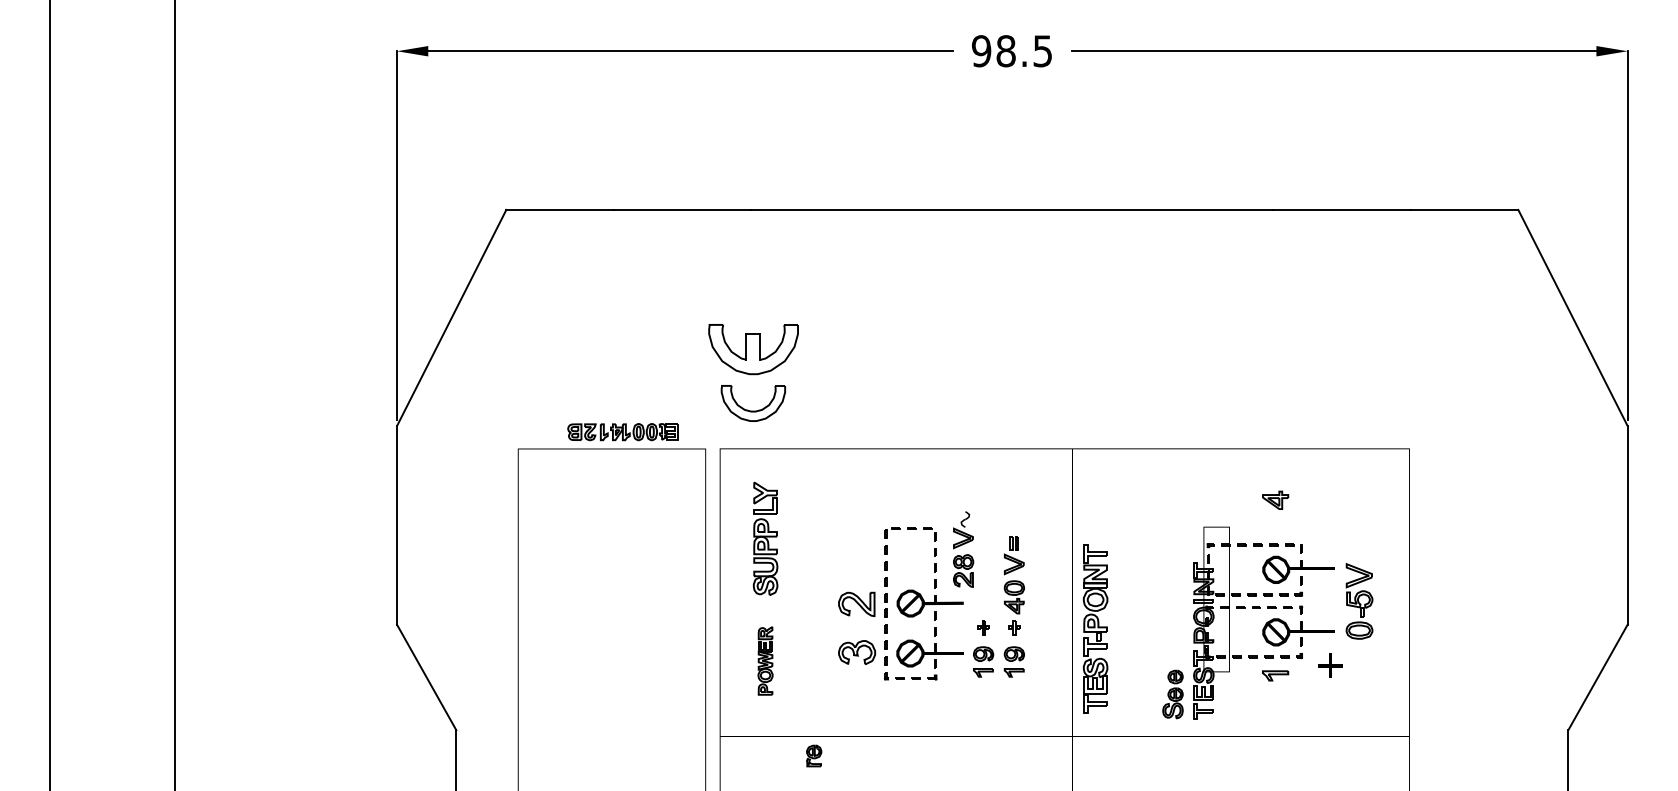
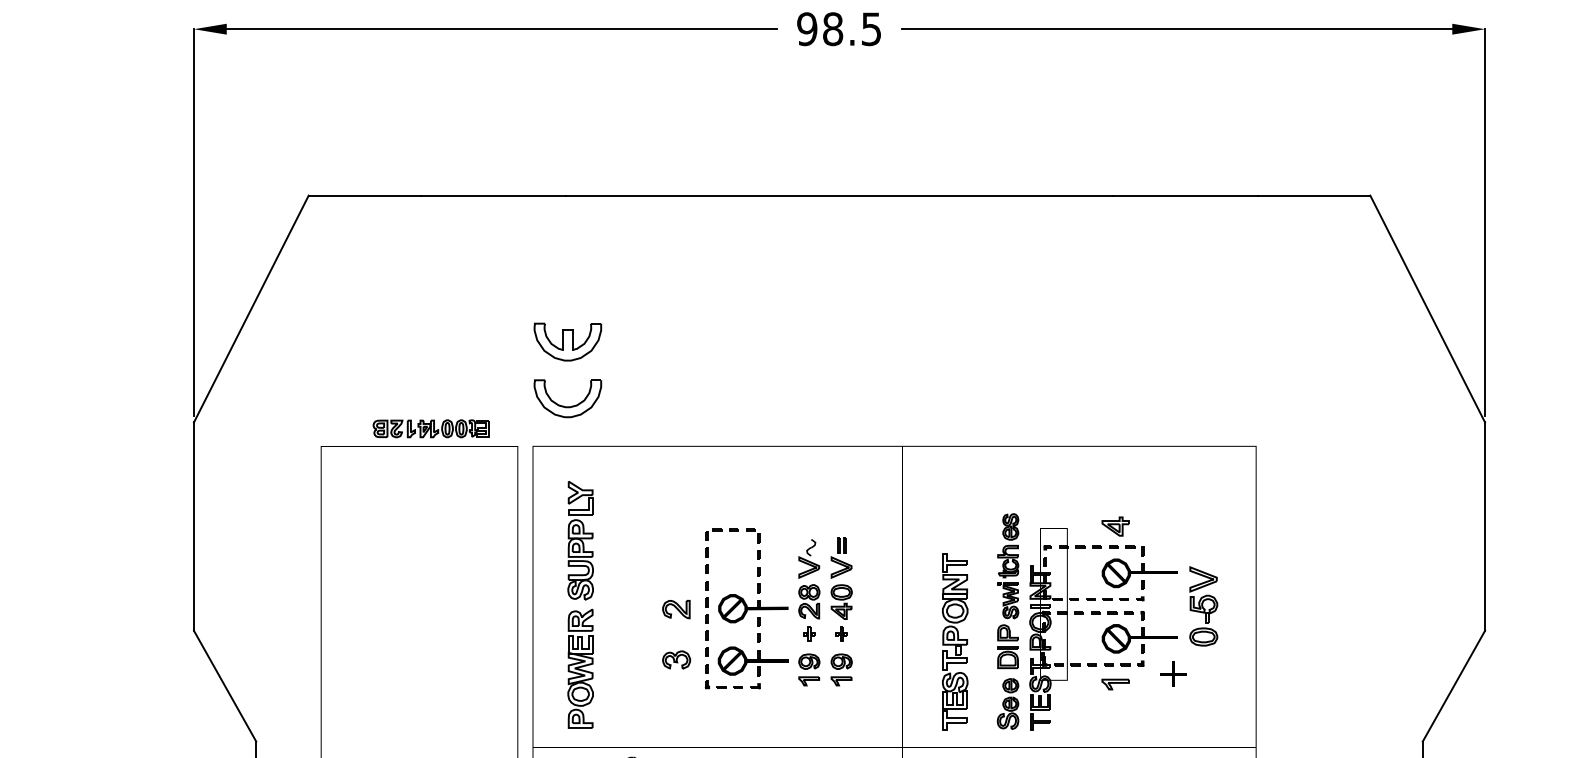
part: (752, 349) -> (566, 342), size x0.71
part: (1275, 499) -> (1115, 525), moved
part: (963, 549) -> (809, 579), moved
part: (1172, 586) -> (1007, 590), added
part: (856, 604) -> (676, 609), size x0.71
part: (1095, 628) -> (955, 641), moved
part: (856, 652) -> (676, 659), size x0.71
part: (765, 660) -> (580, 668), size x1.67

